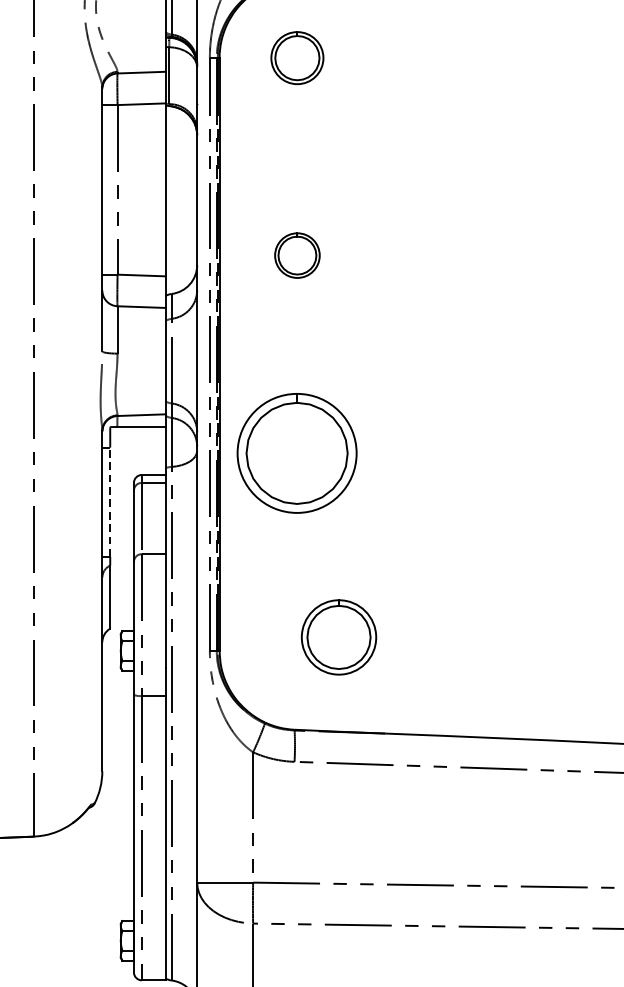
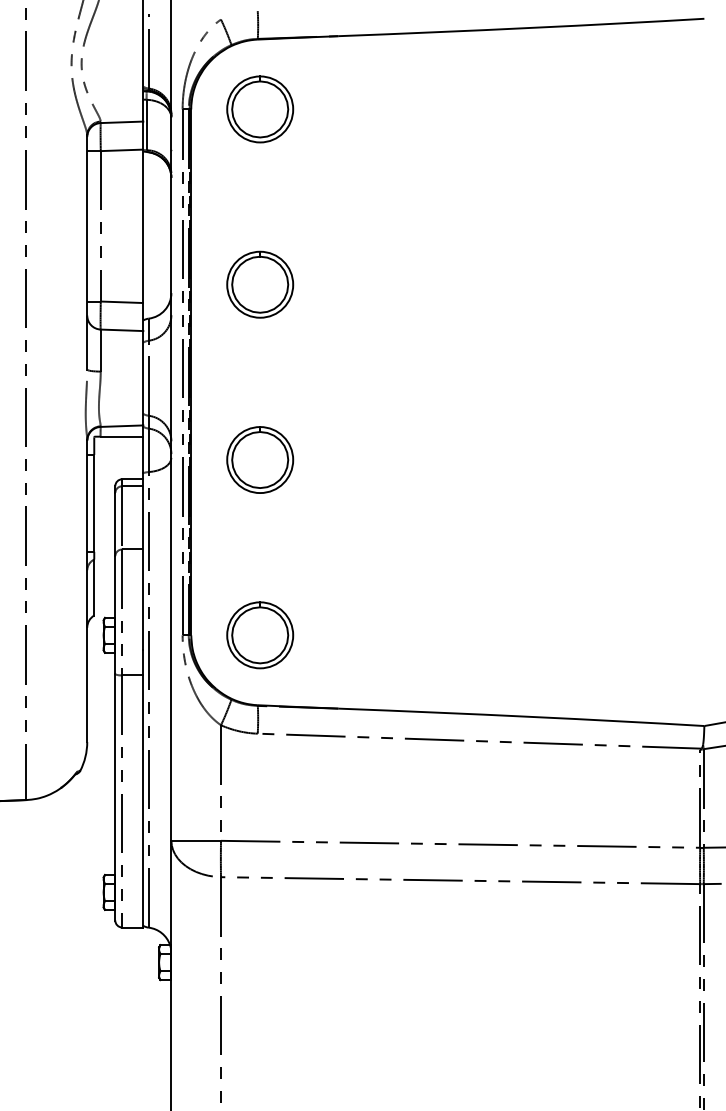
part: (297, 58) -> (260, 109), size x1.43
part: (297, 255) -> (260, 284), size x1.67
part: (297, 452) -> (260, 459), size x0.62
line: (110, 501) -> (94, 502), dashed -> solid
part: (339, 637) -> (260, 635), moved

